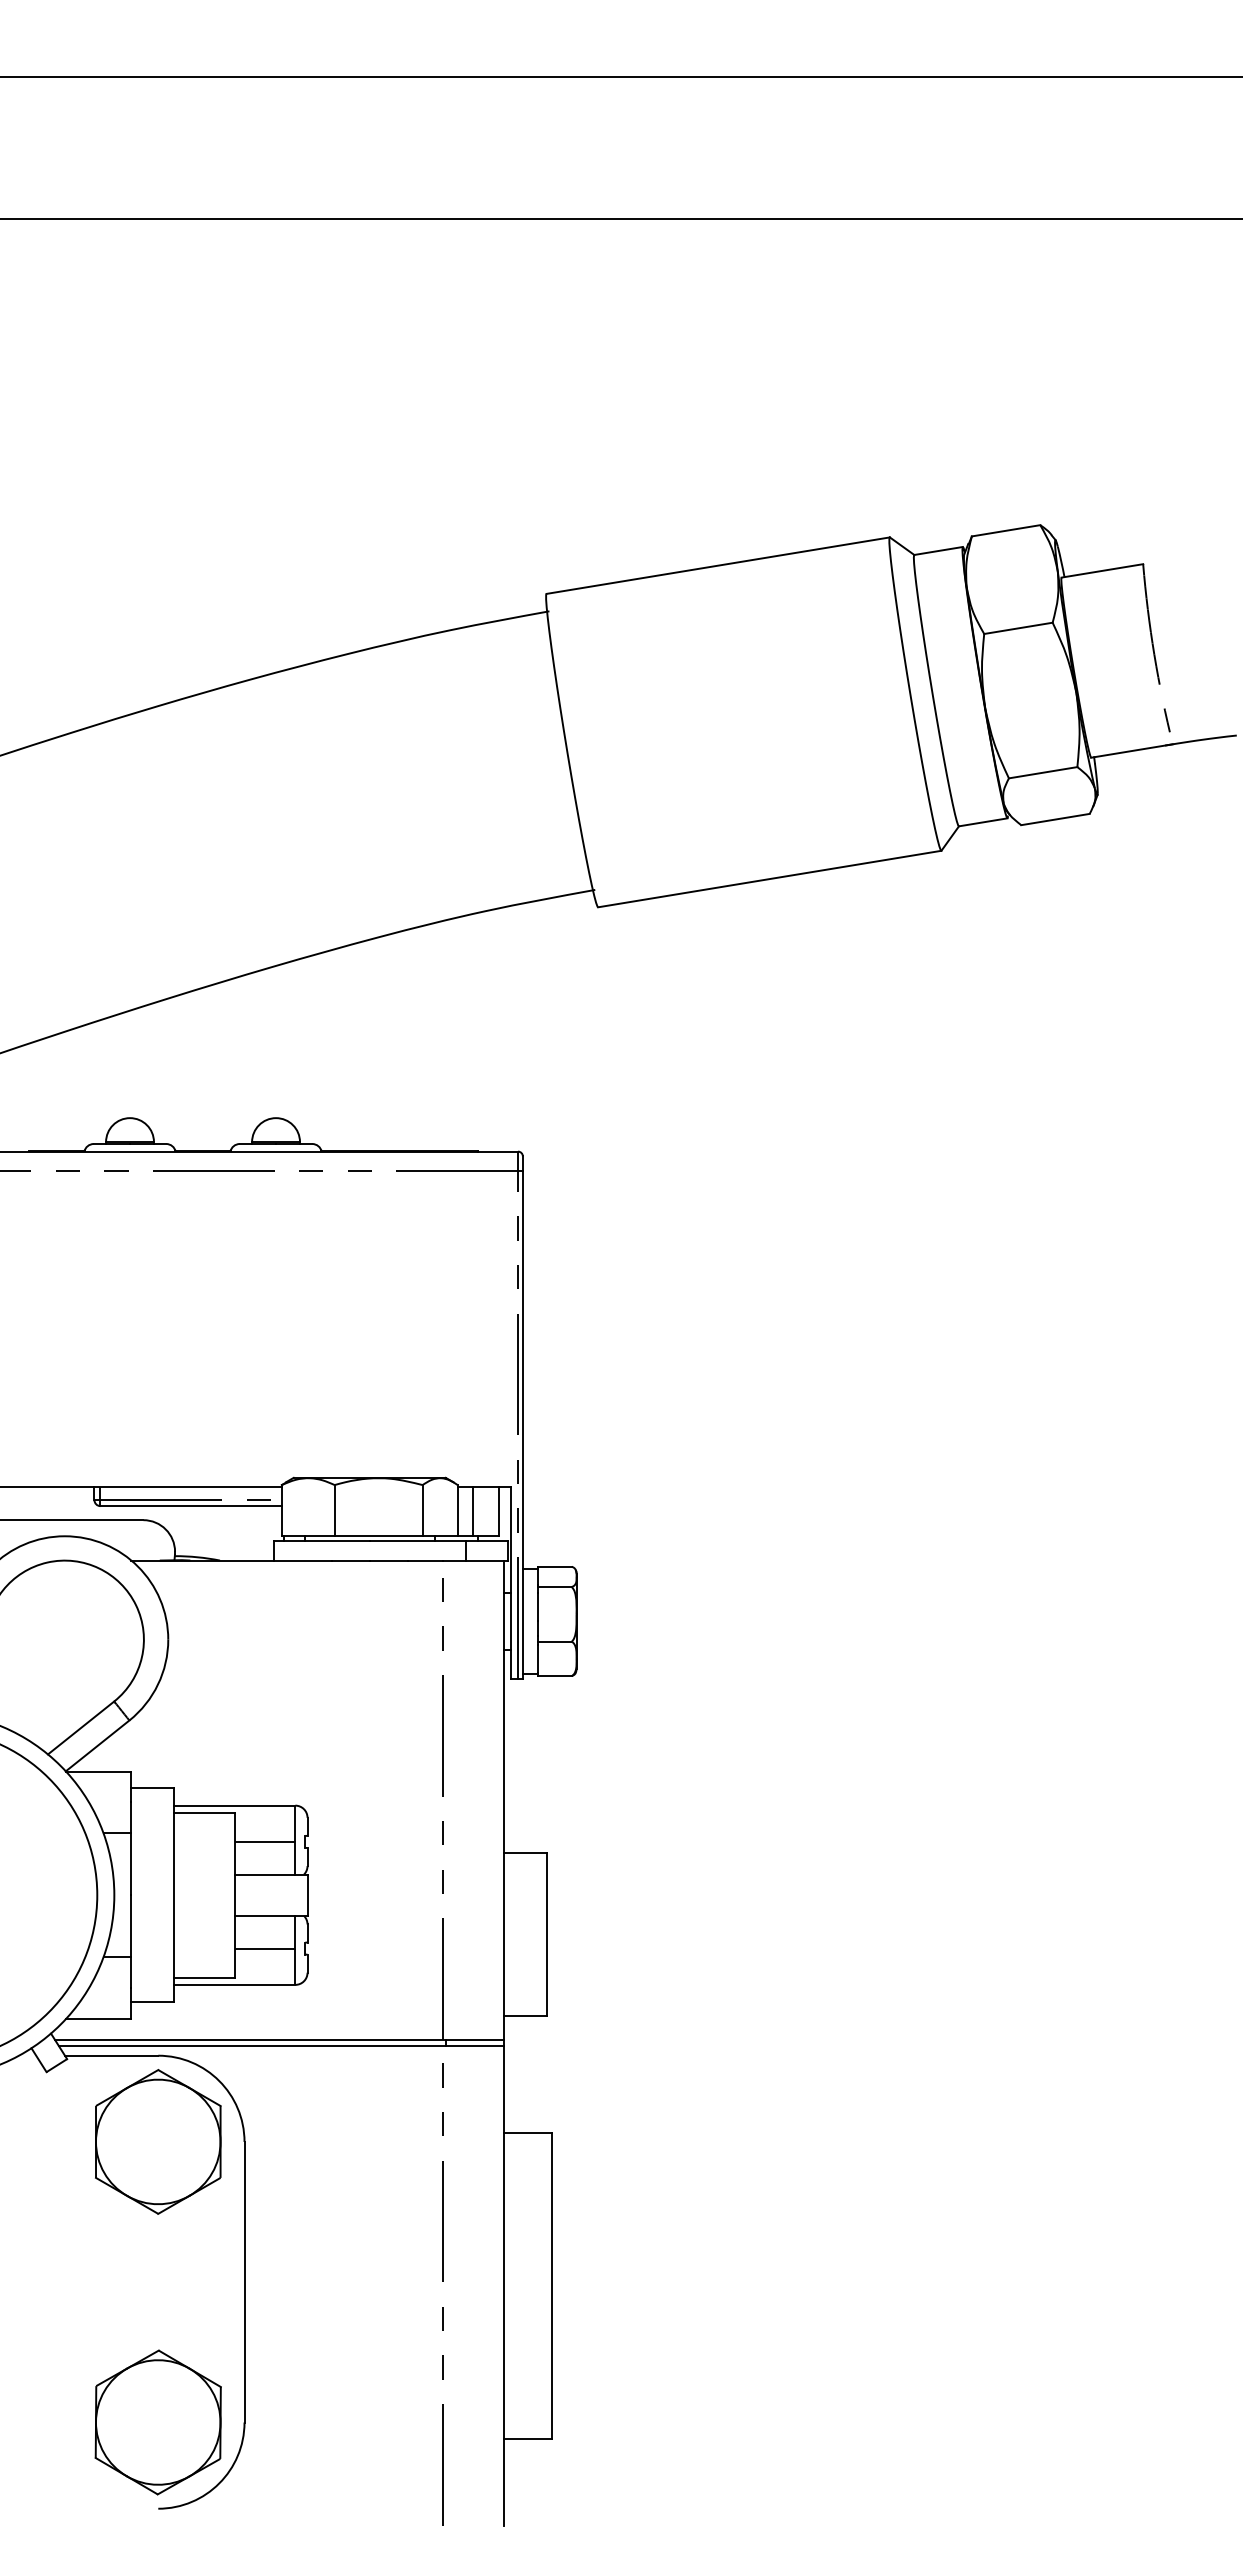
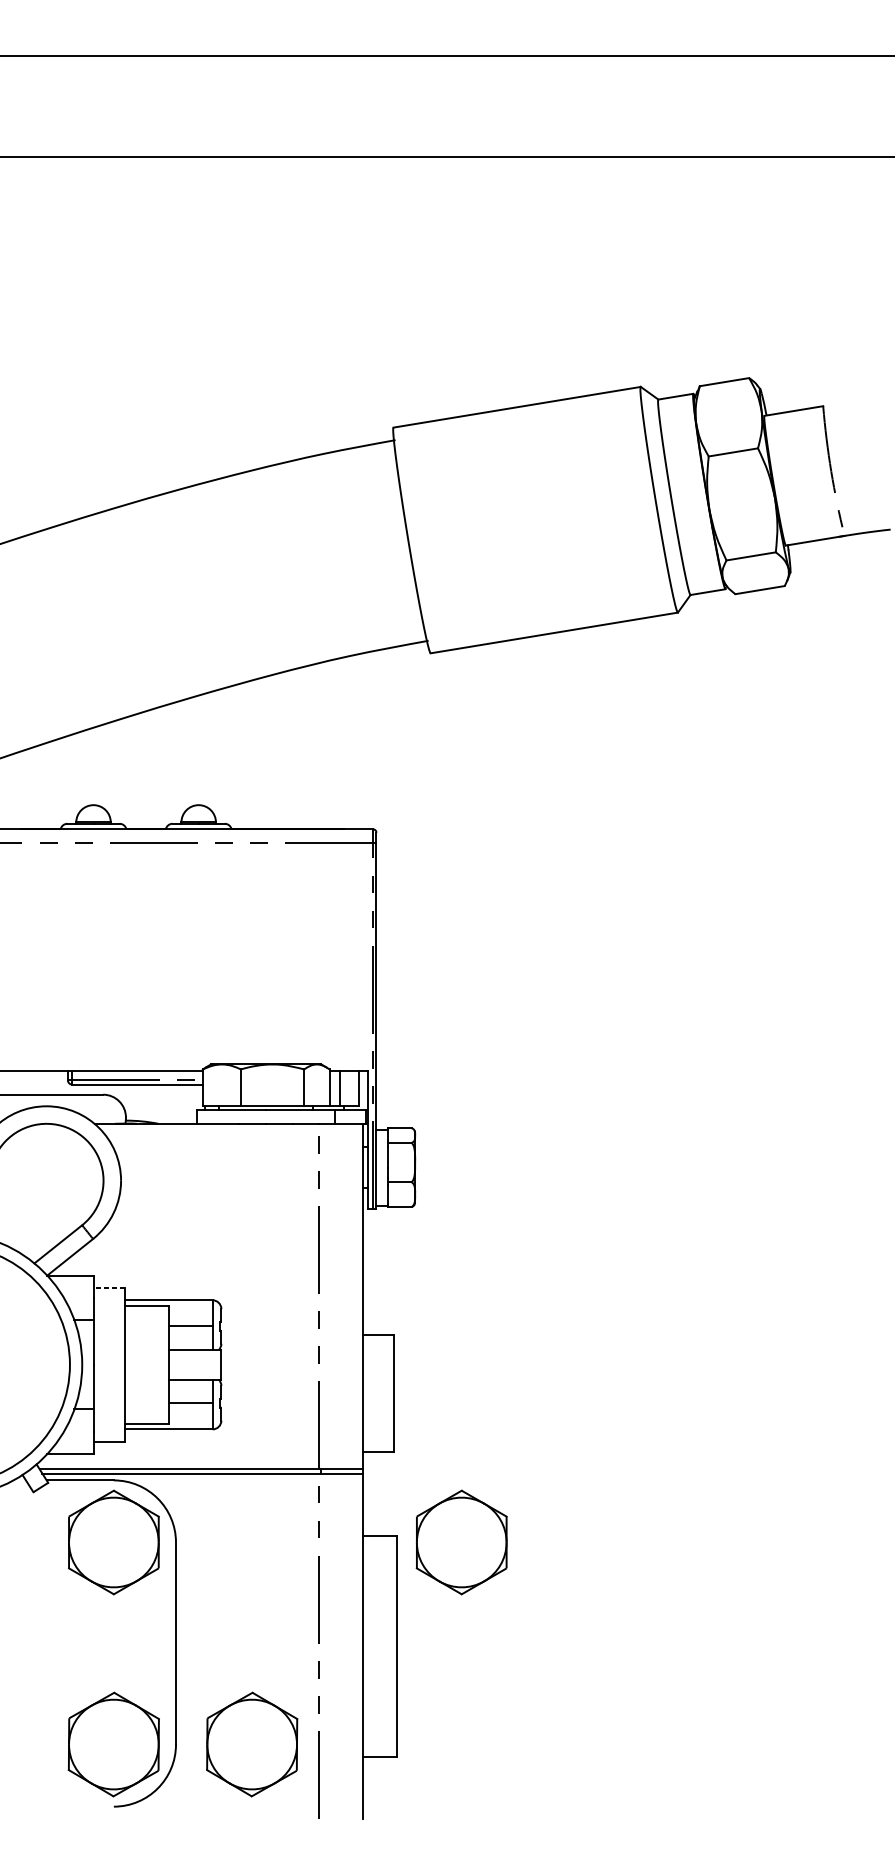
line: (151, 1788) -> (109, 1287), solid -> dashed
part: (641, 2141) -> (461, 1542), added
part: (349, 2422) -> (251, 1744), added

